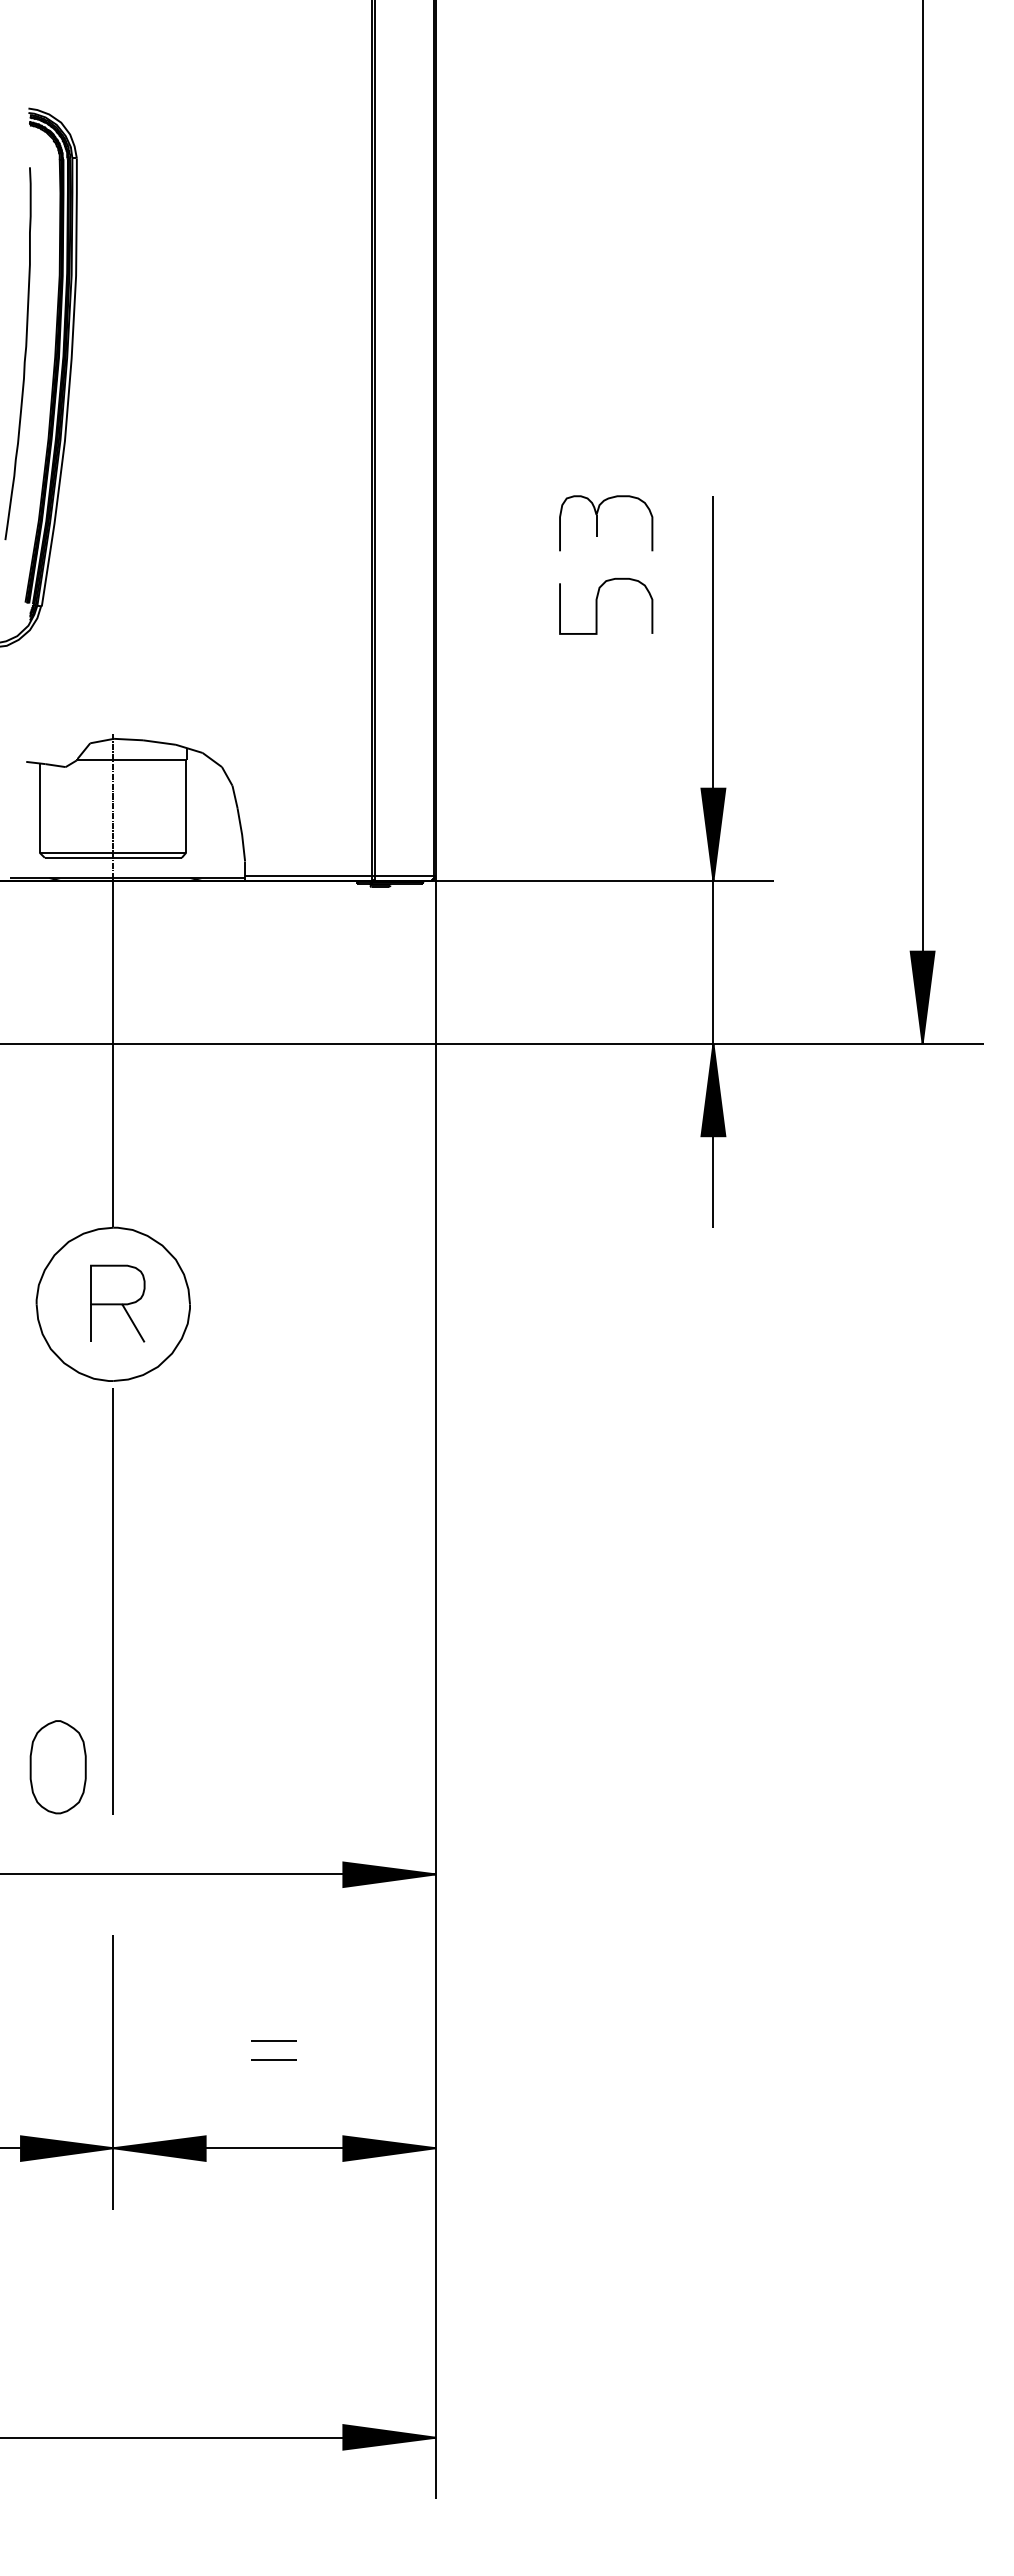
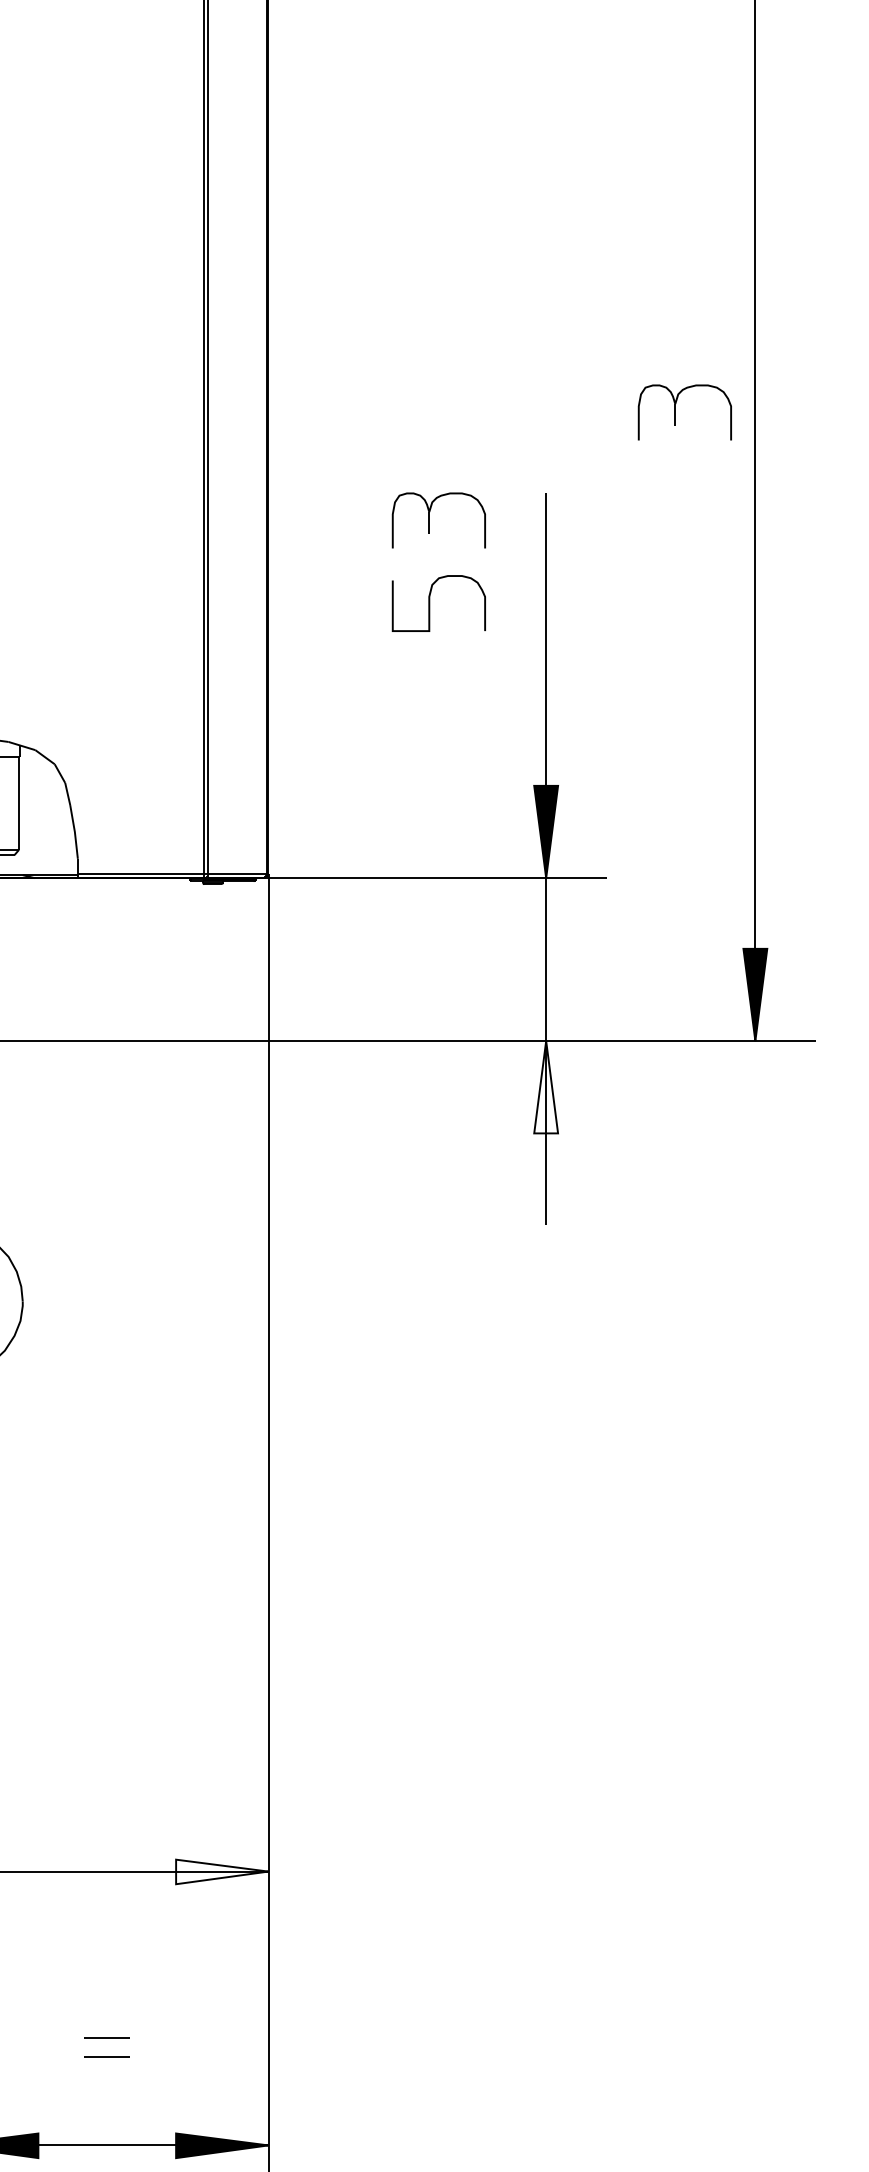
part: (843, 415) -> (676, 412), added
fill: (713, 1089) -> (546, 1086), removed
fill: (389, 1874) -> (222, 1871), removed

